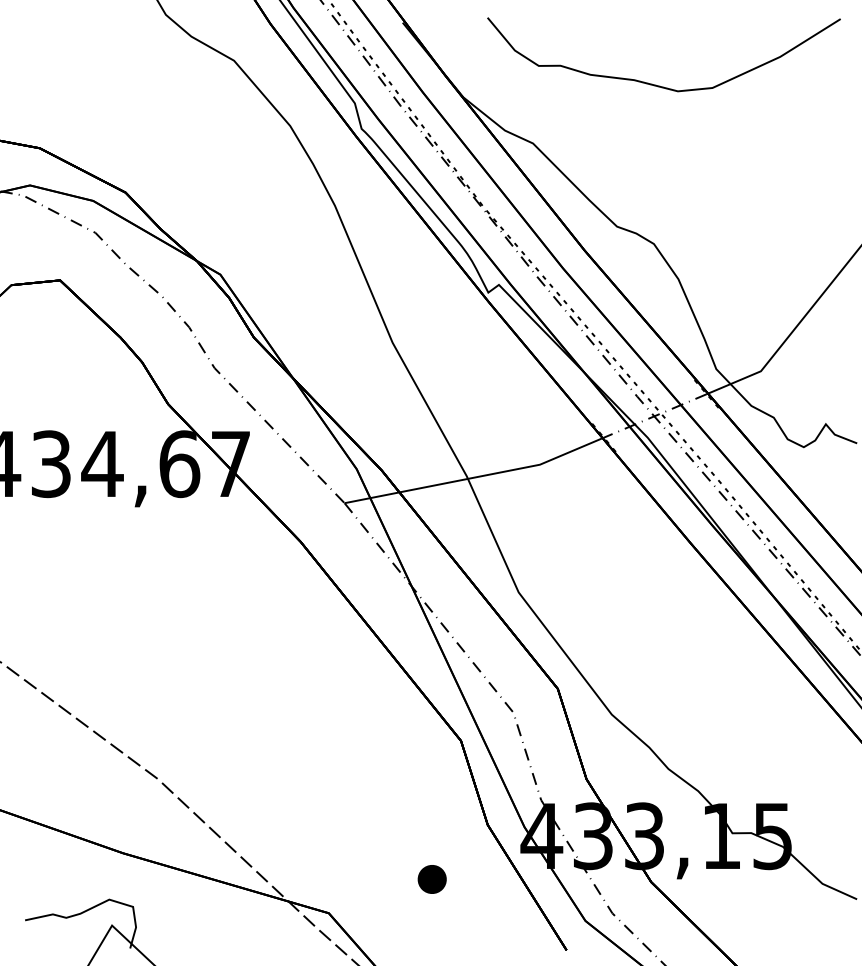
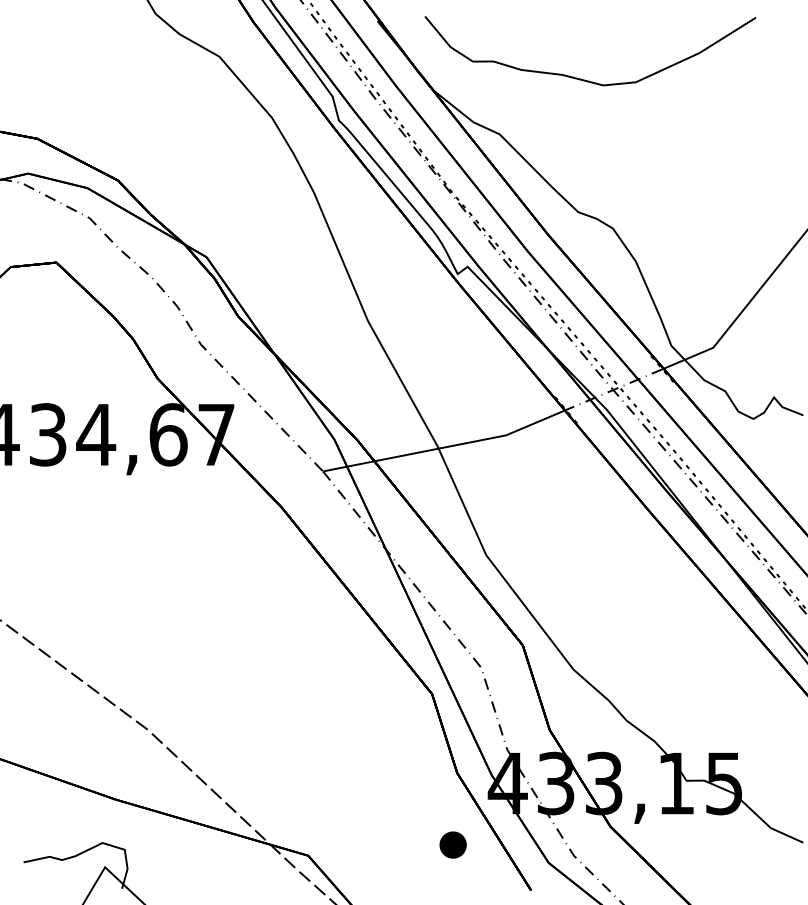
curve: (658, 85) -> (585, 79), moved
part: (431, 878) -> (452, 844), moved

